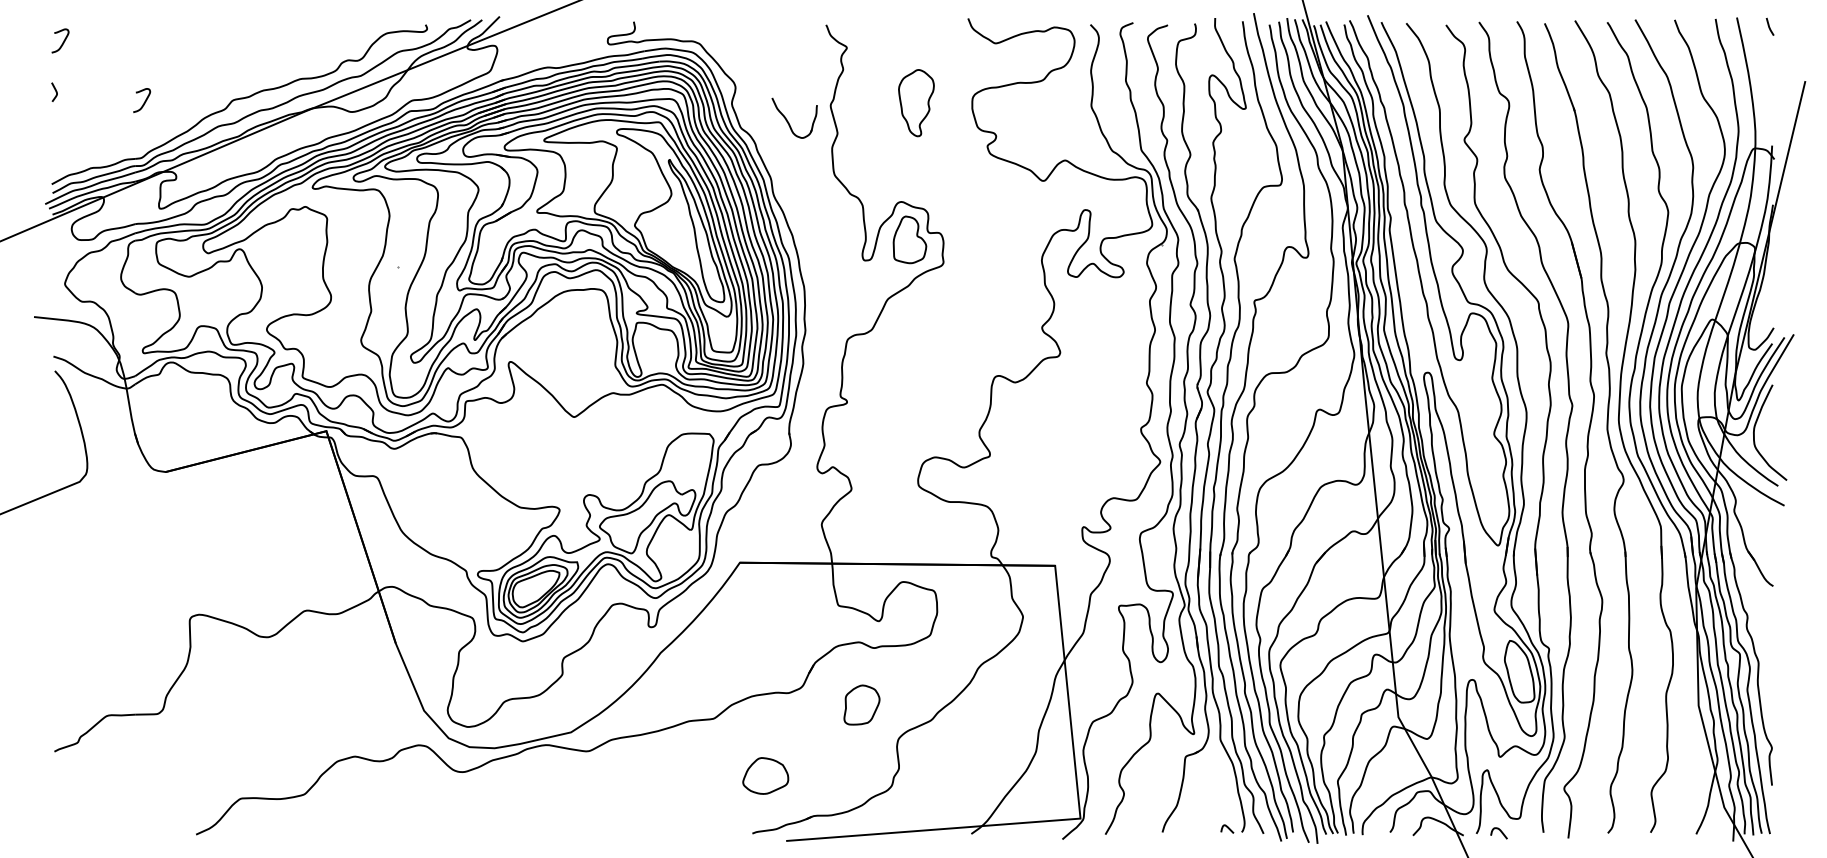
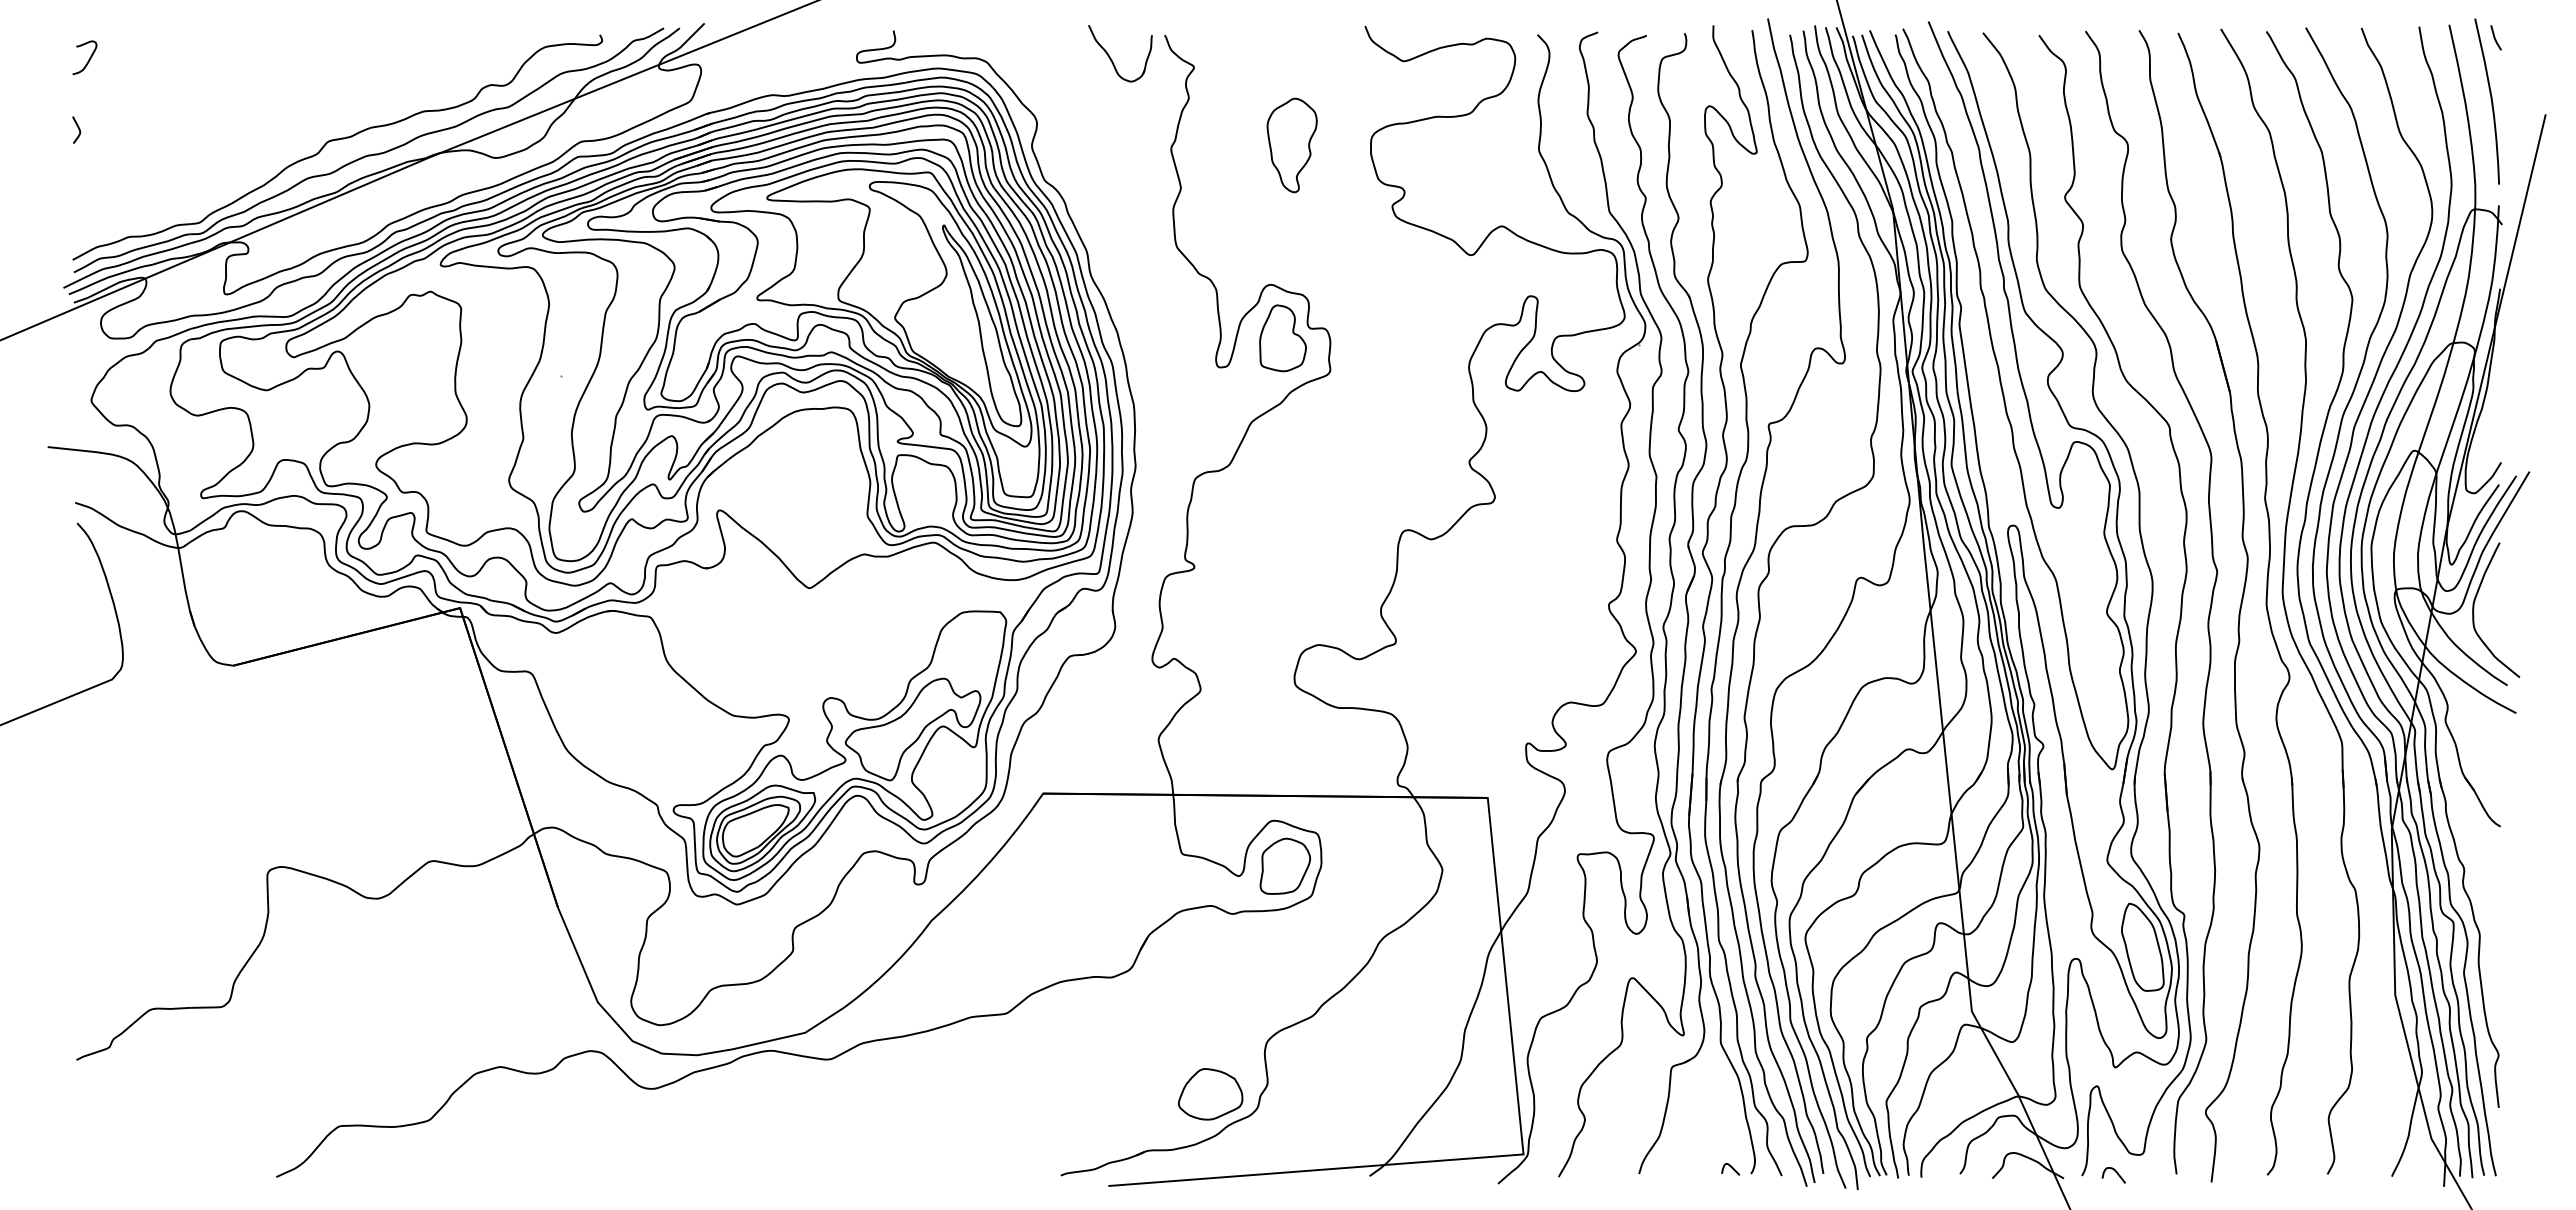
curve: (1766, 70) -> (2490, 99), added
curve: (144, 101) -> (203, 143), removed
part: (788, 121) -> (1111, 58), moved
part: (861, 704) -> (1284, 865), moved
part: (765, 776) -> (1210, 1094), moved

